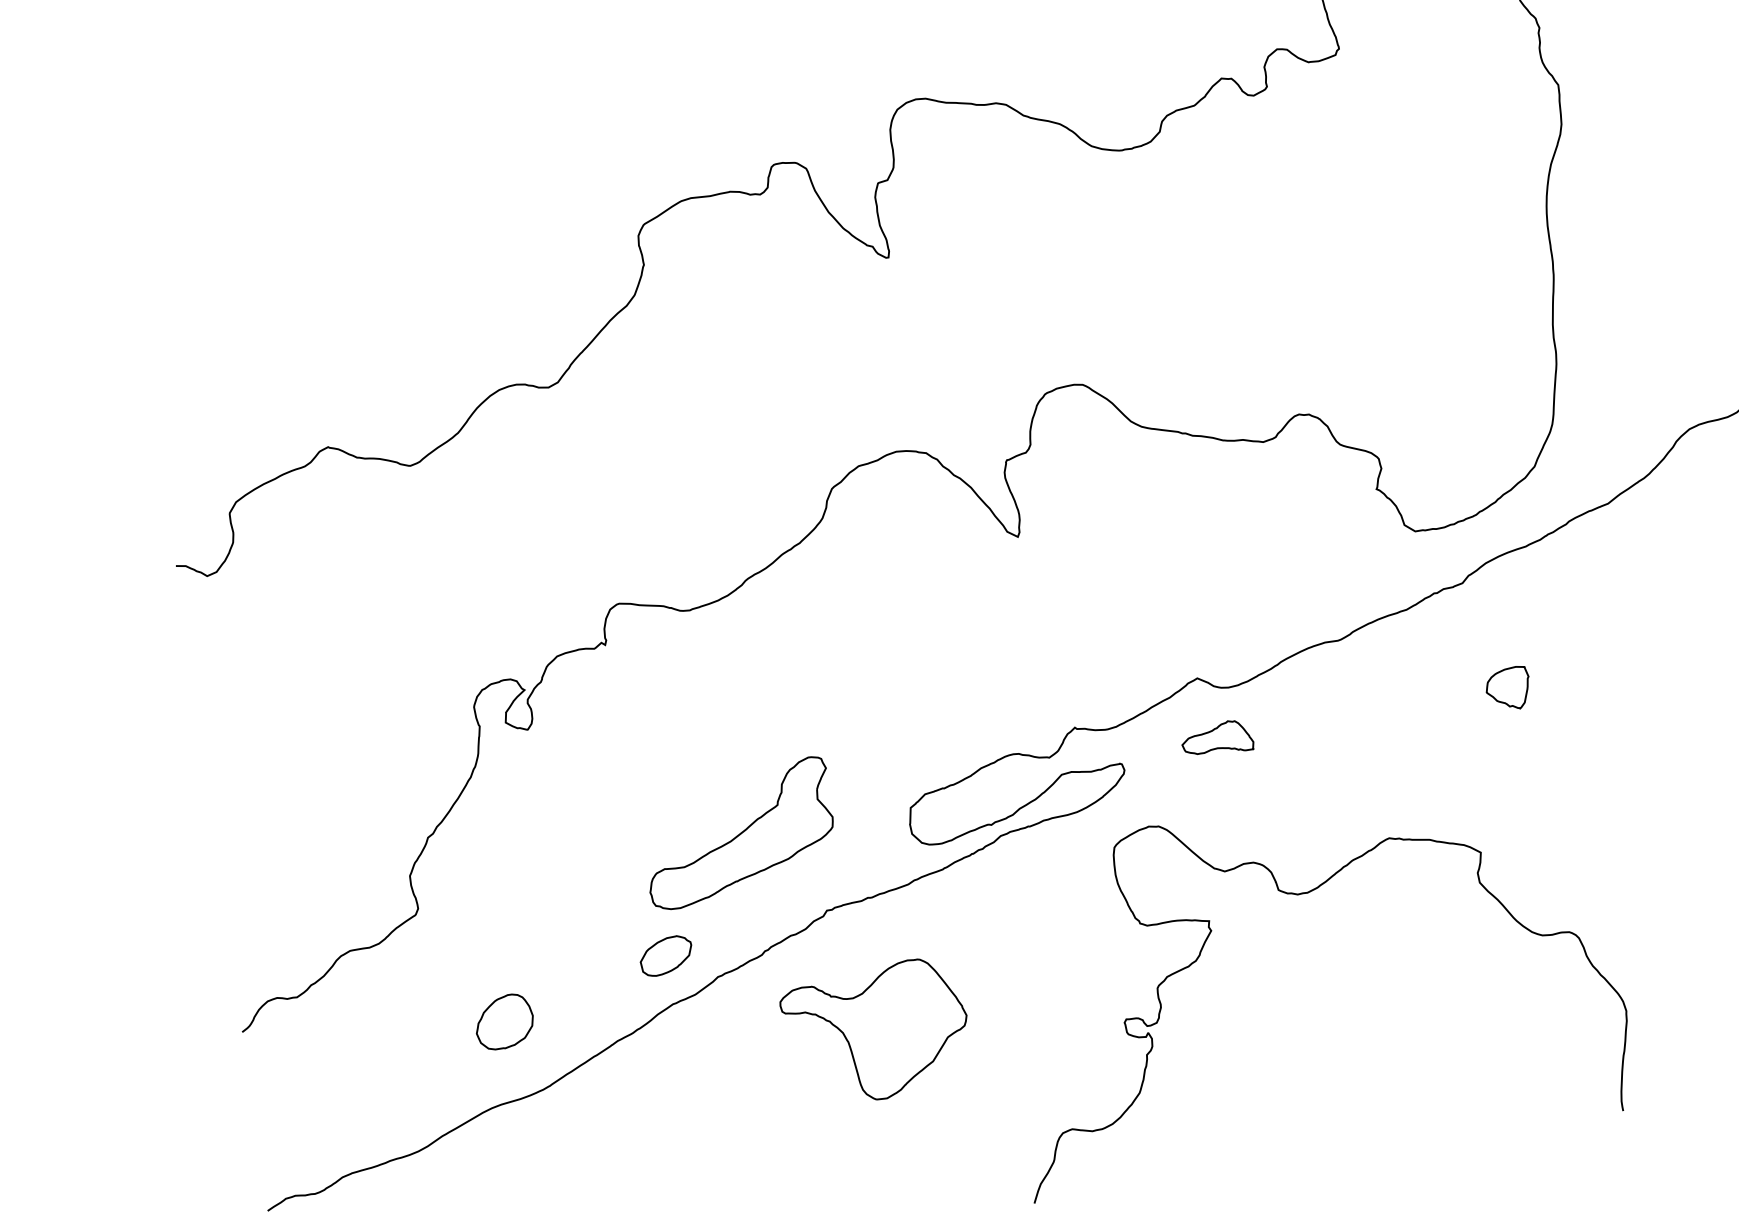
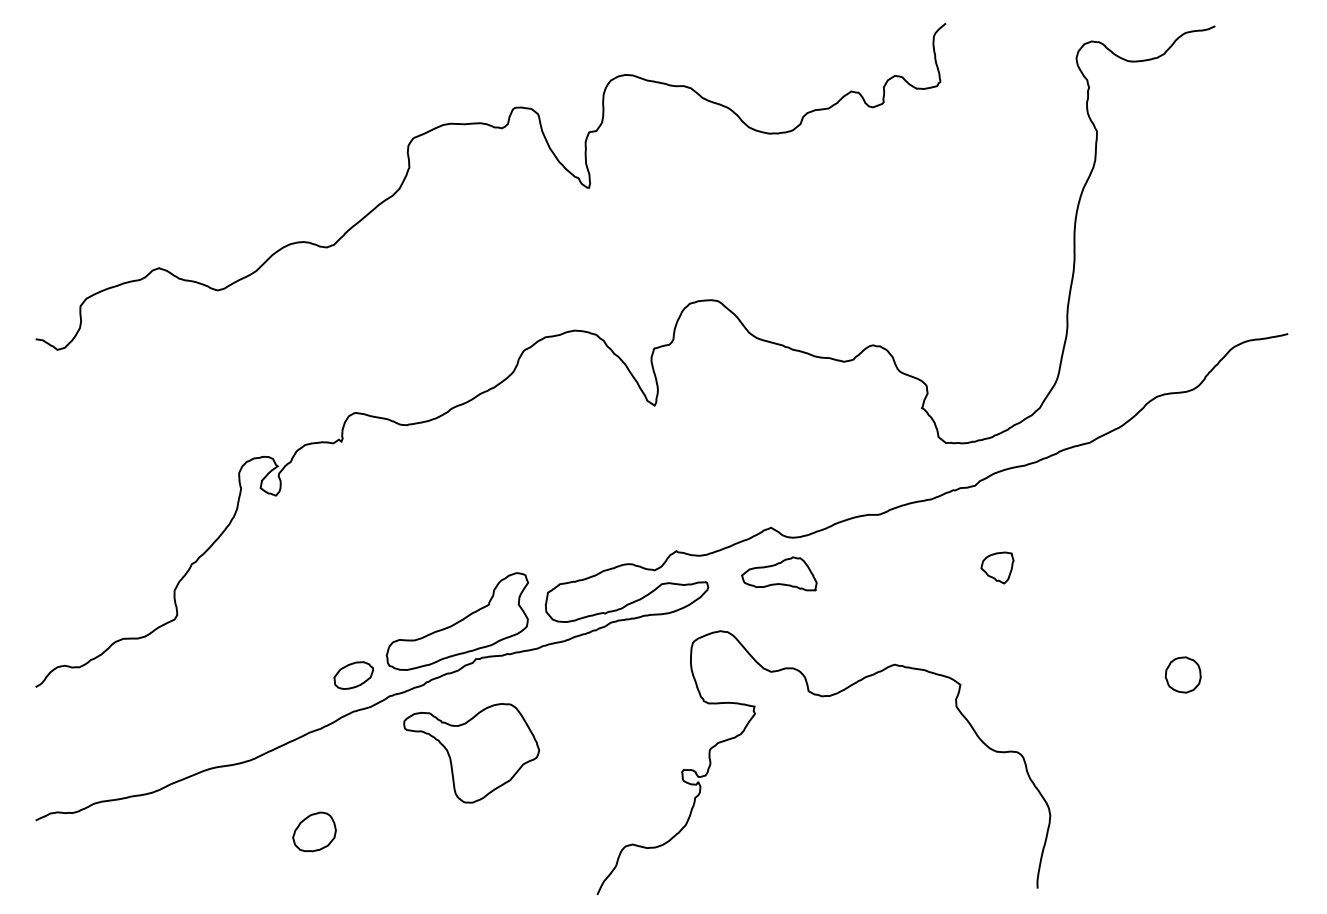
part: (1217, 738) -> (779, 573), size x1.43
part: (737, 833) -> (456, 621), moved
part: (504, 1021) -> (314, 831), moved
part: (876, 1032) -> (471, 753), moved

